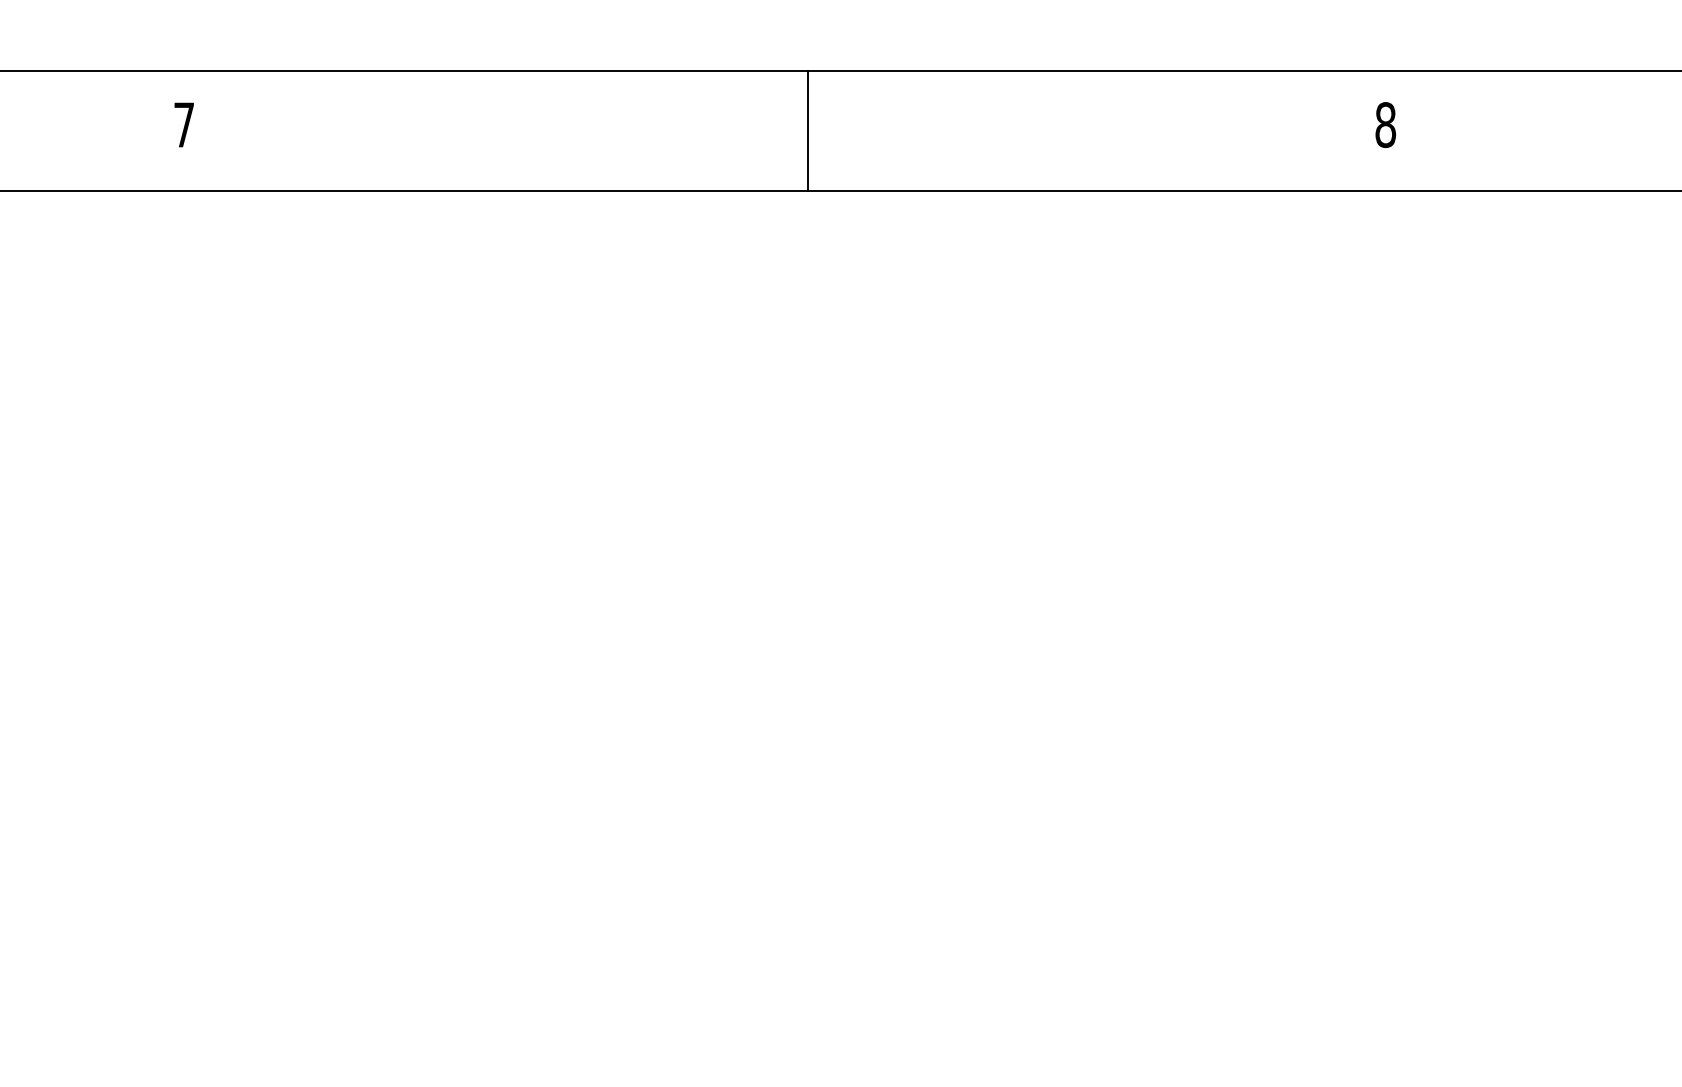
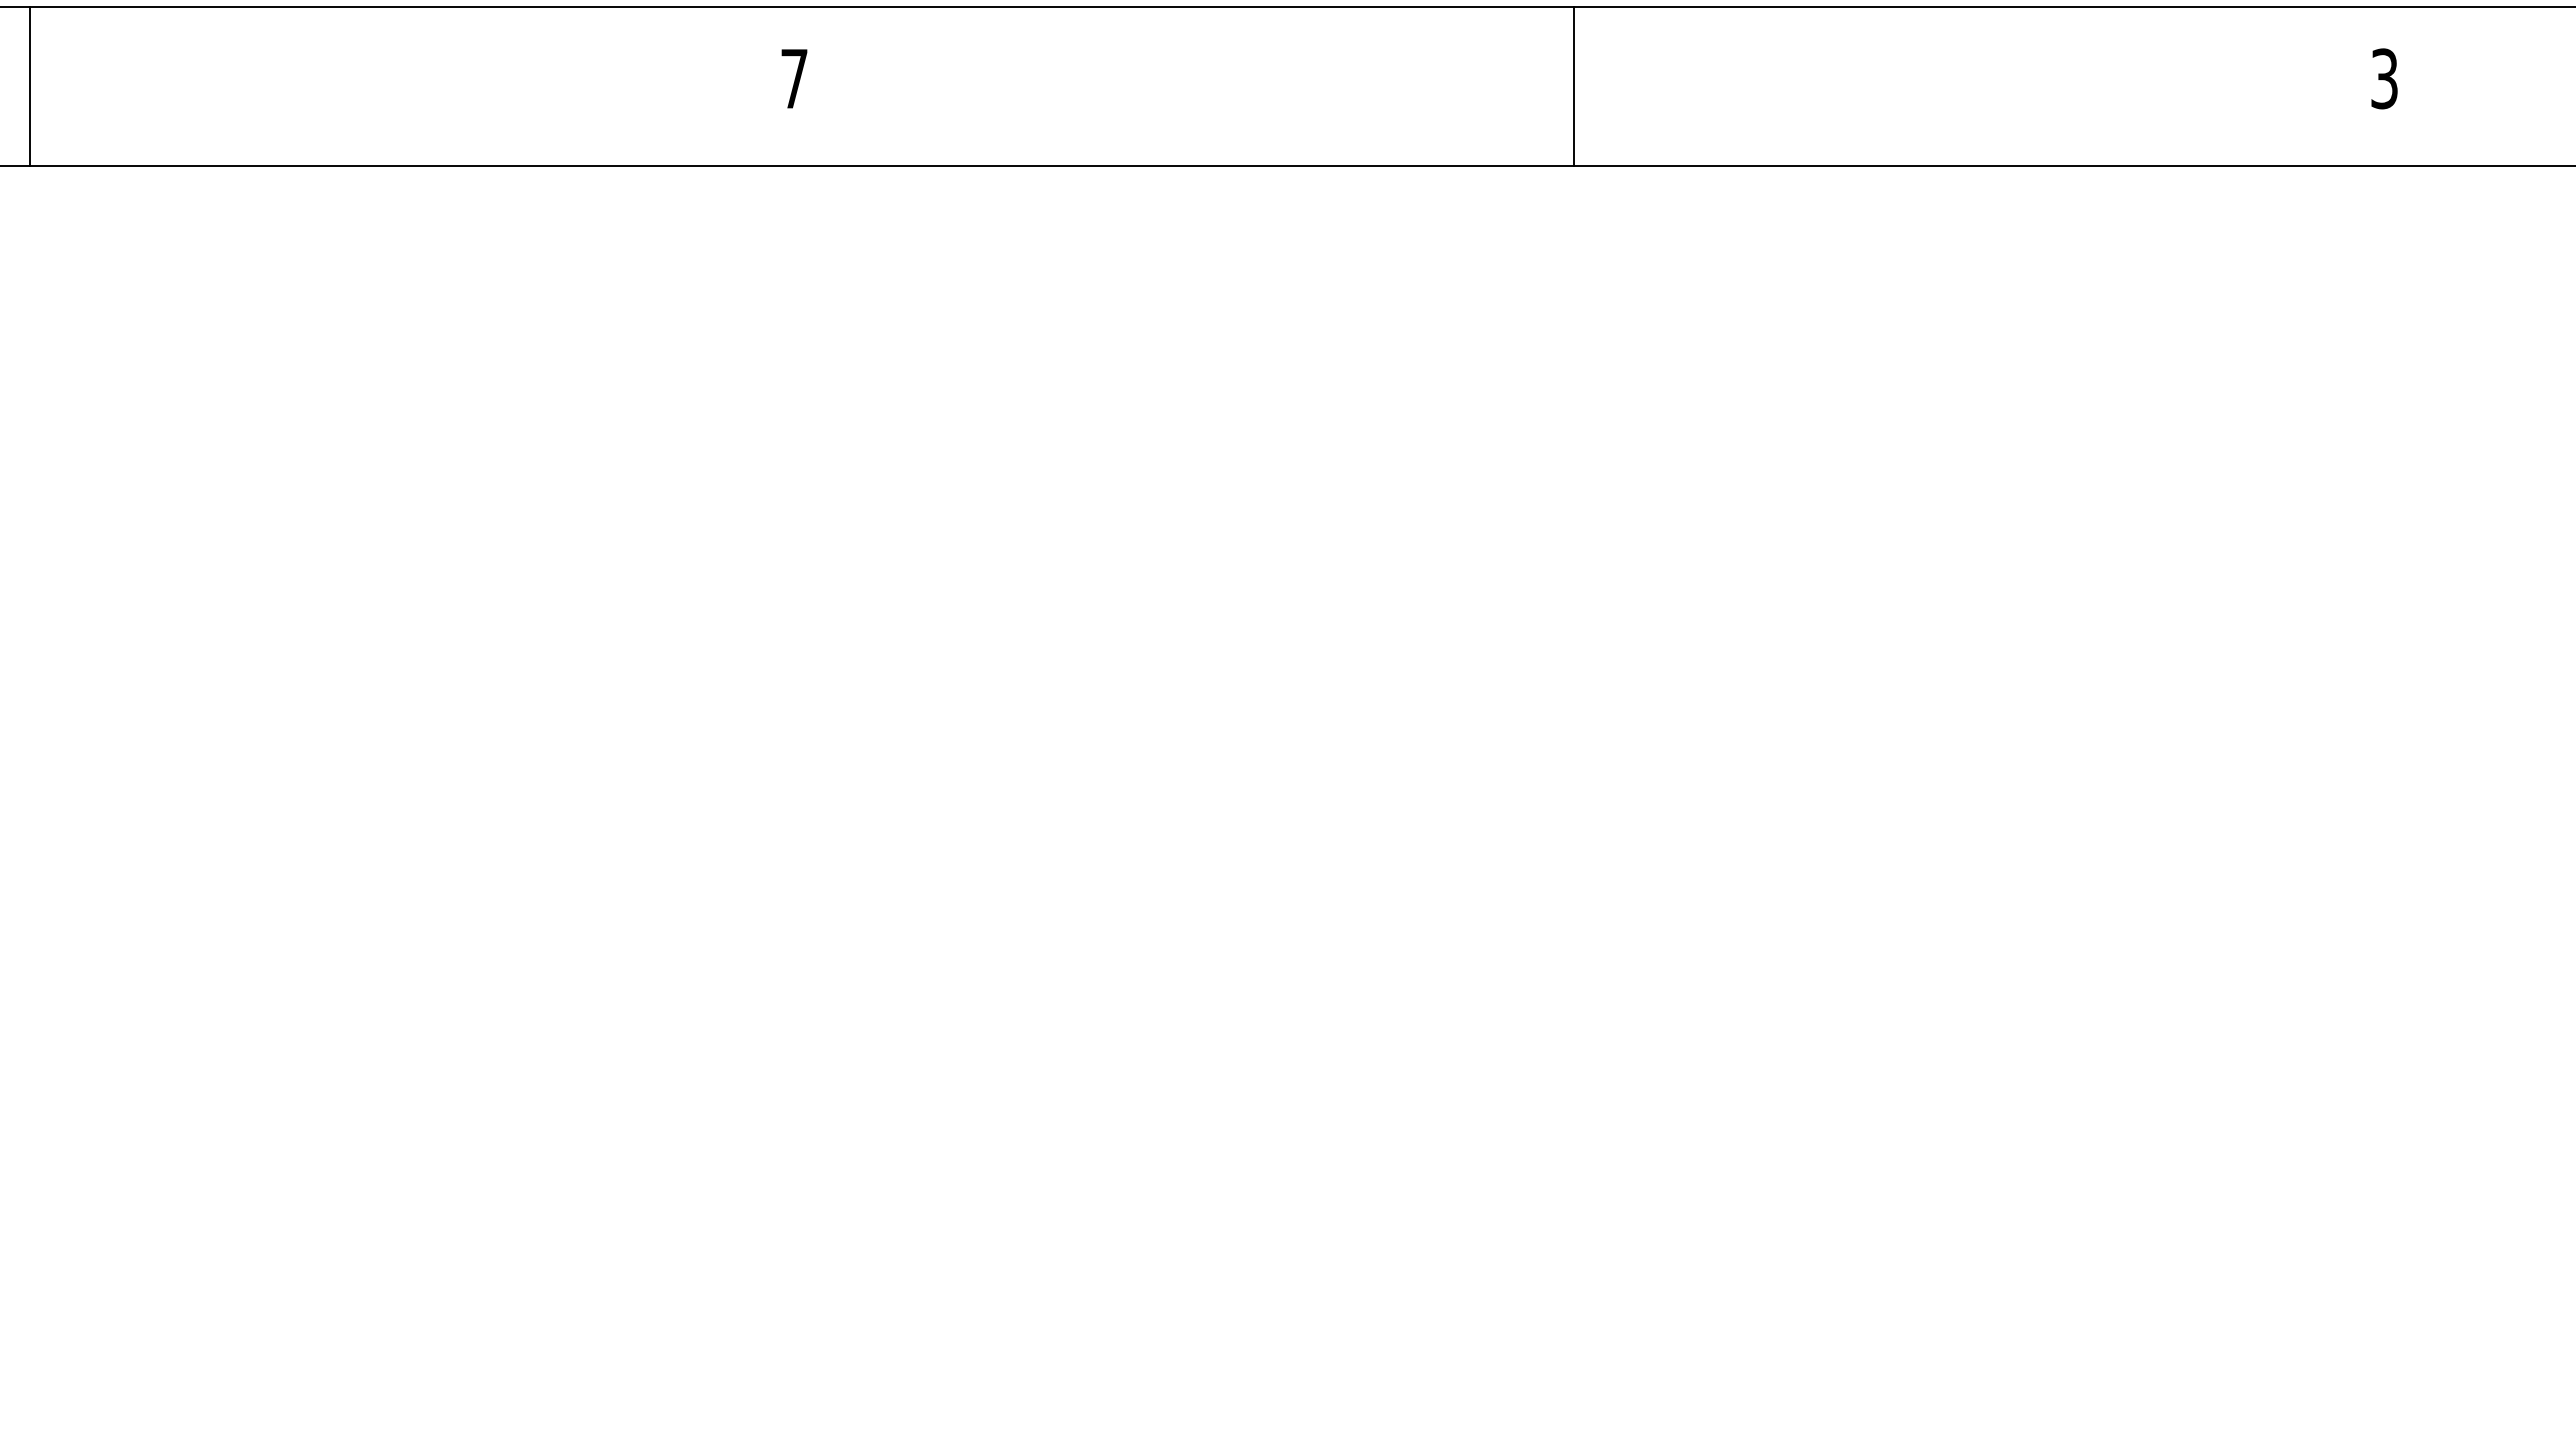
text: (1385, 124) -> (2384, 78), 8 -> 3
line: (807, 130) -> (1573, 86), moved

